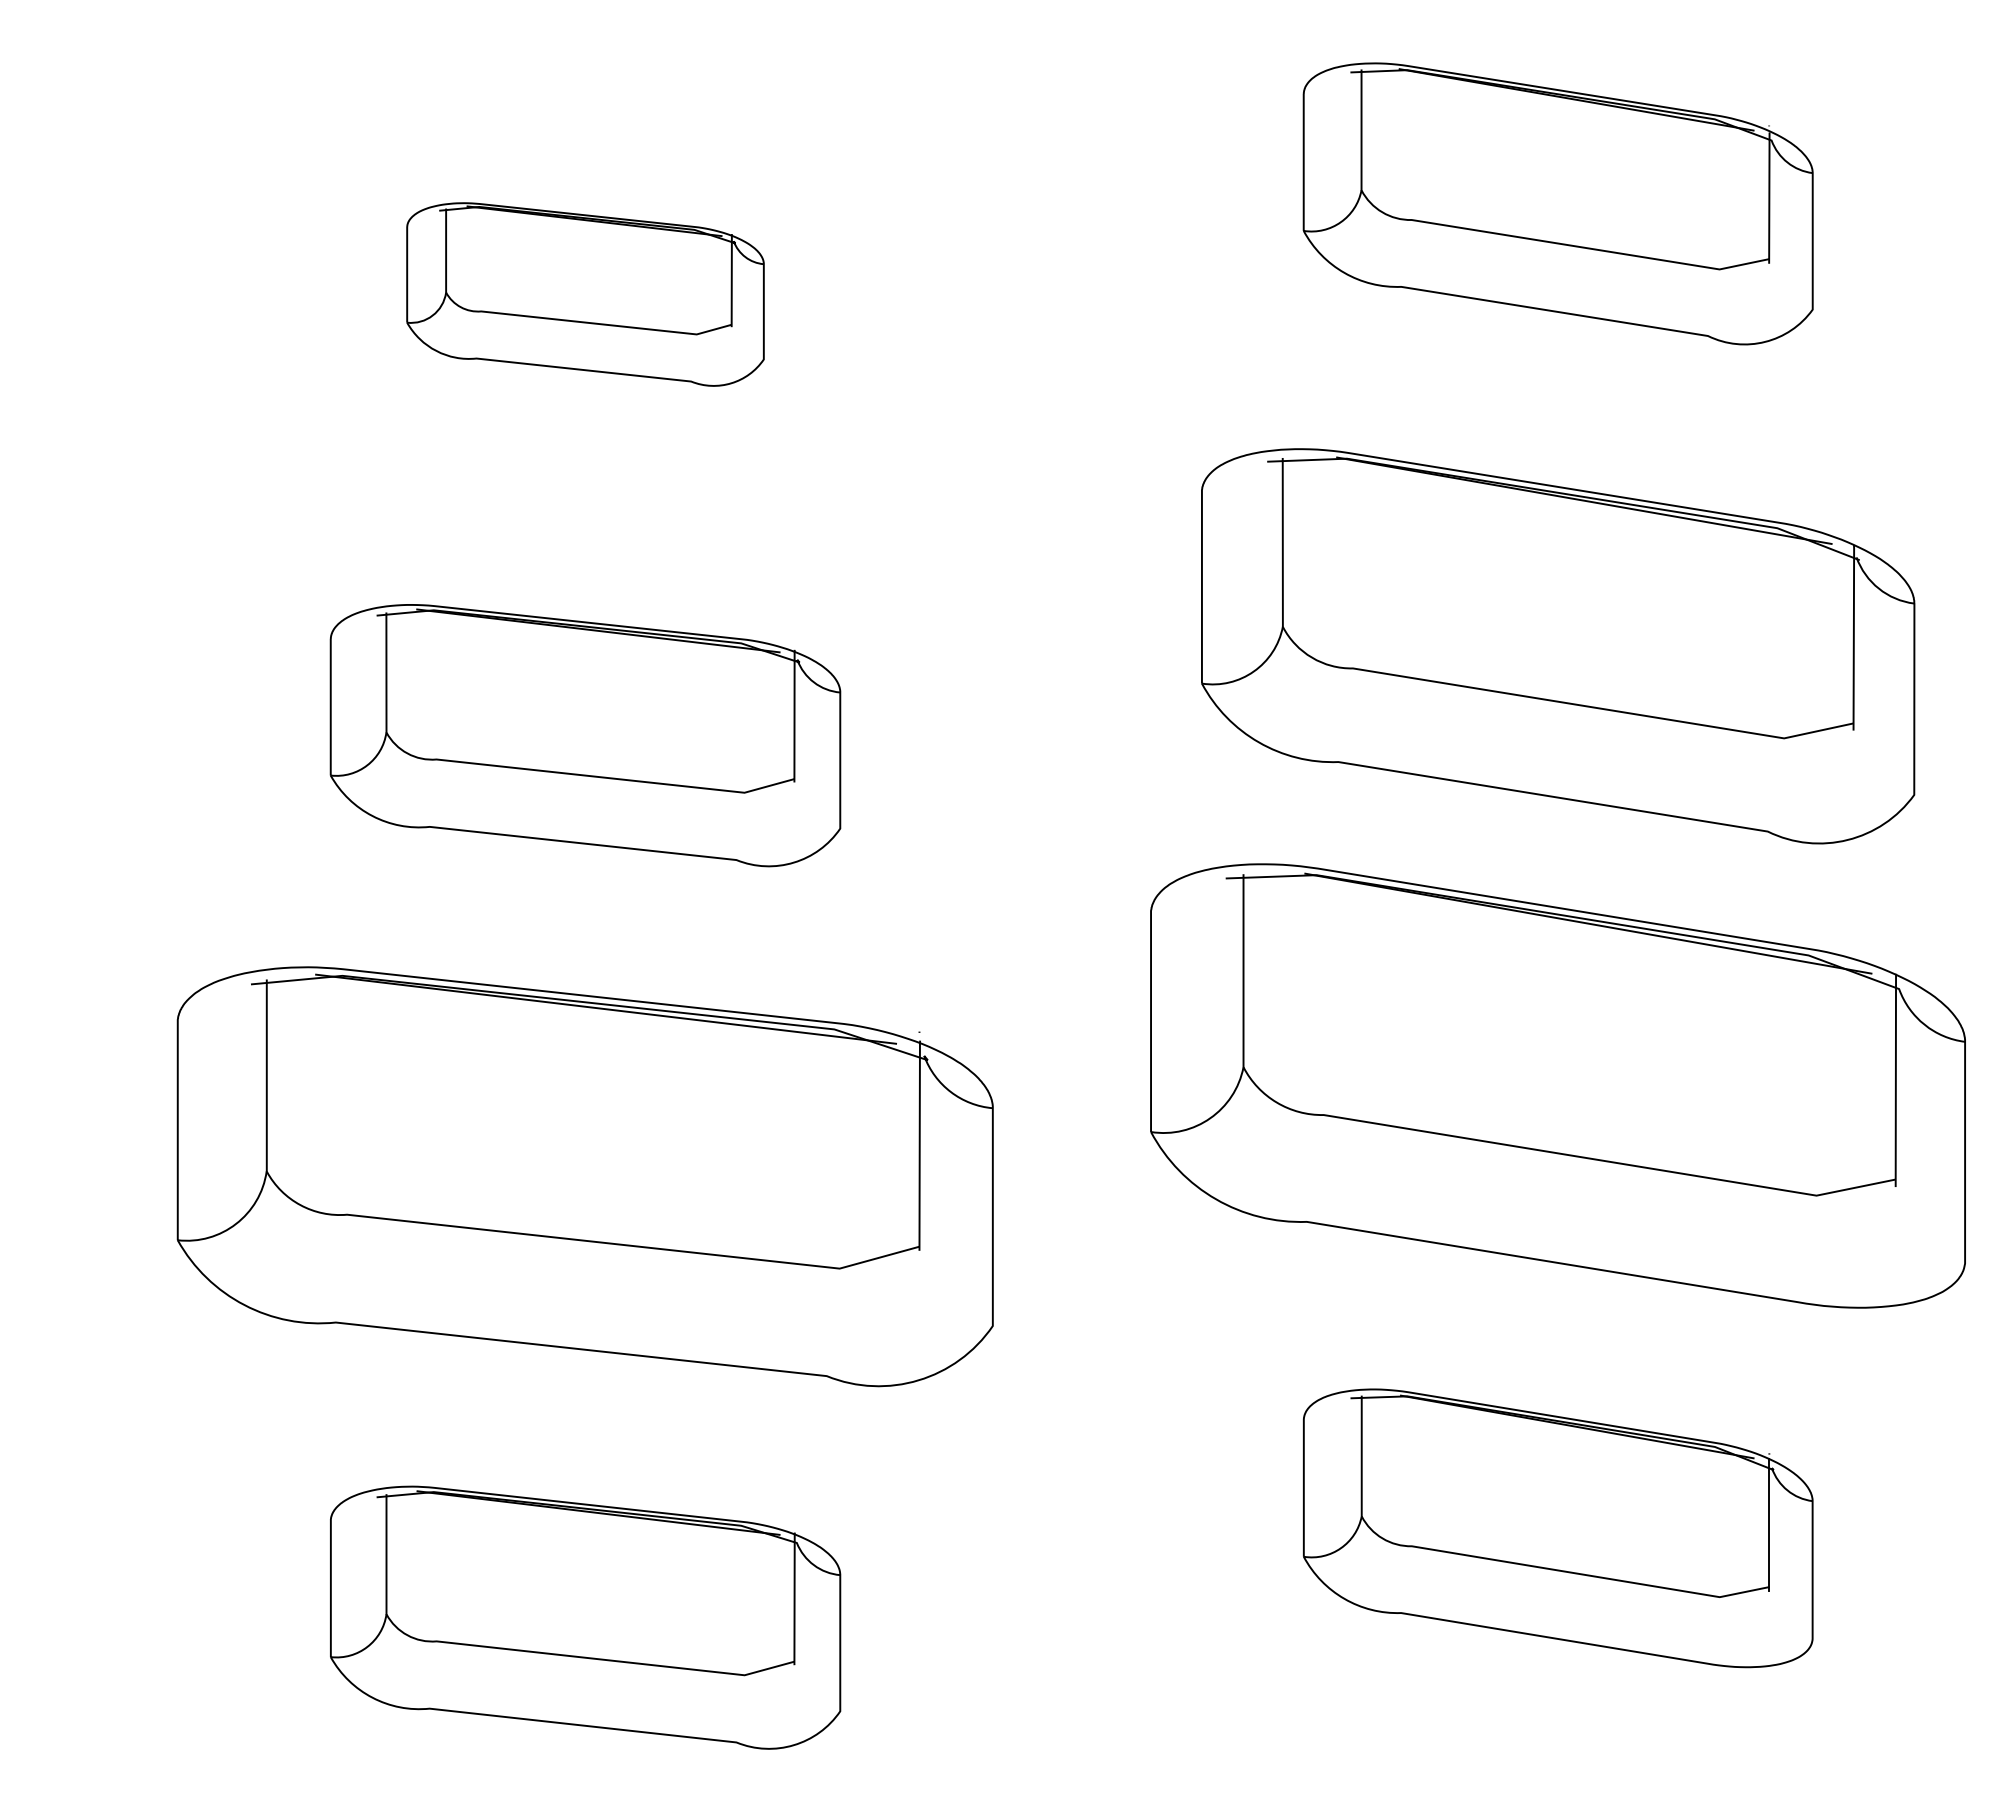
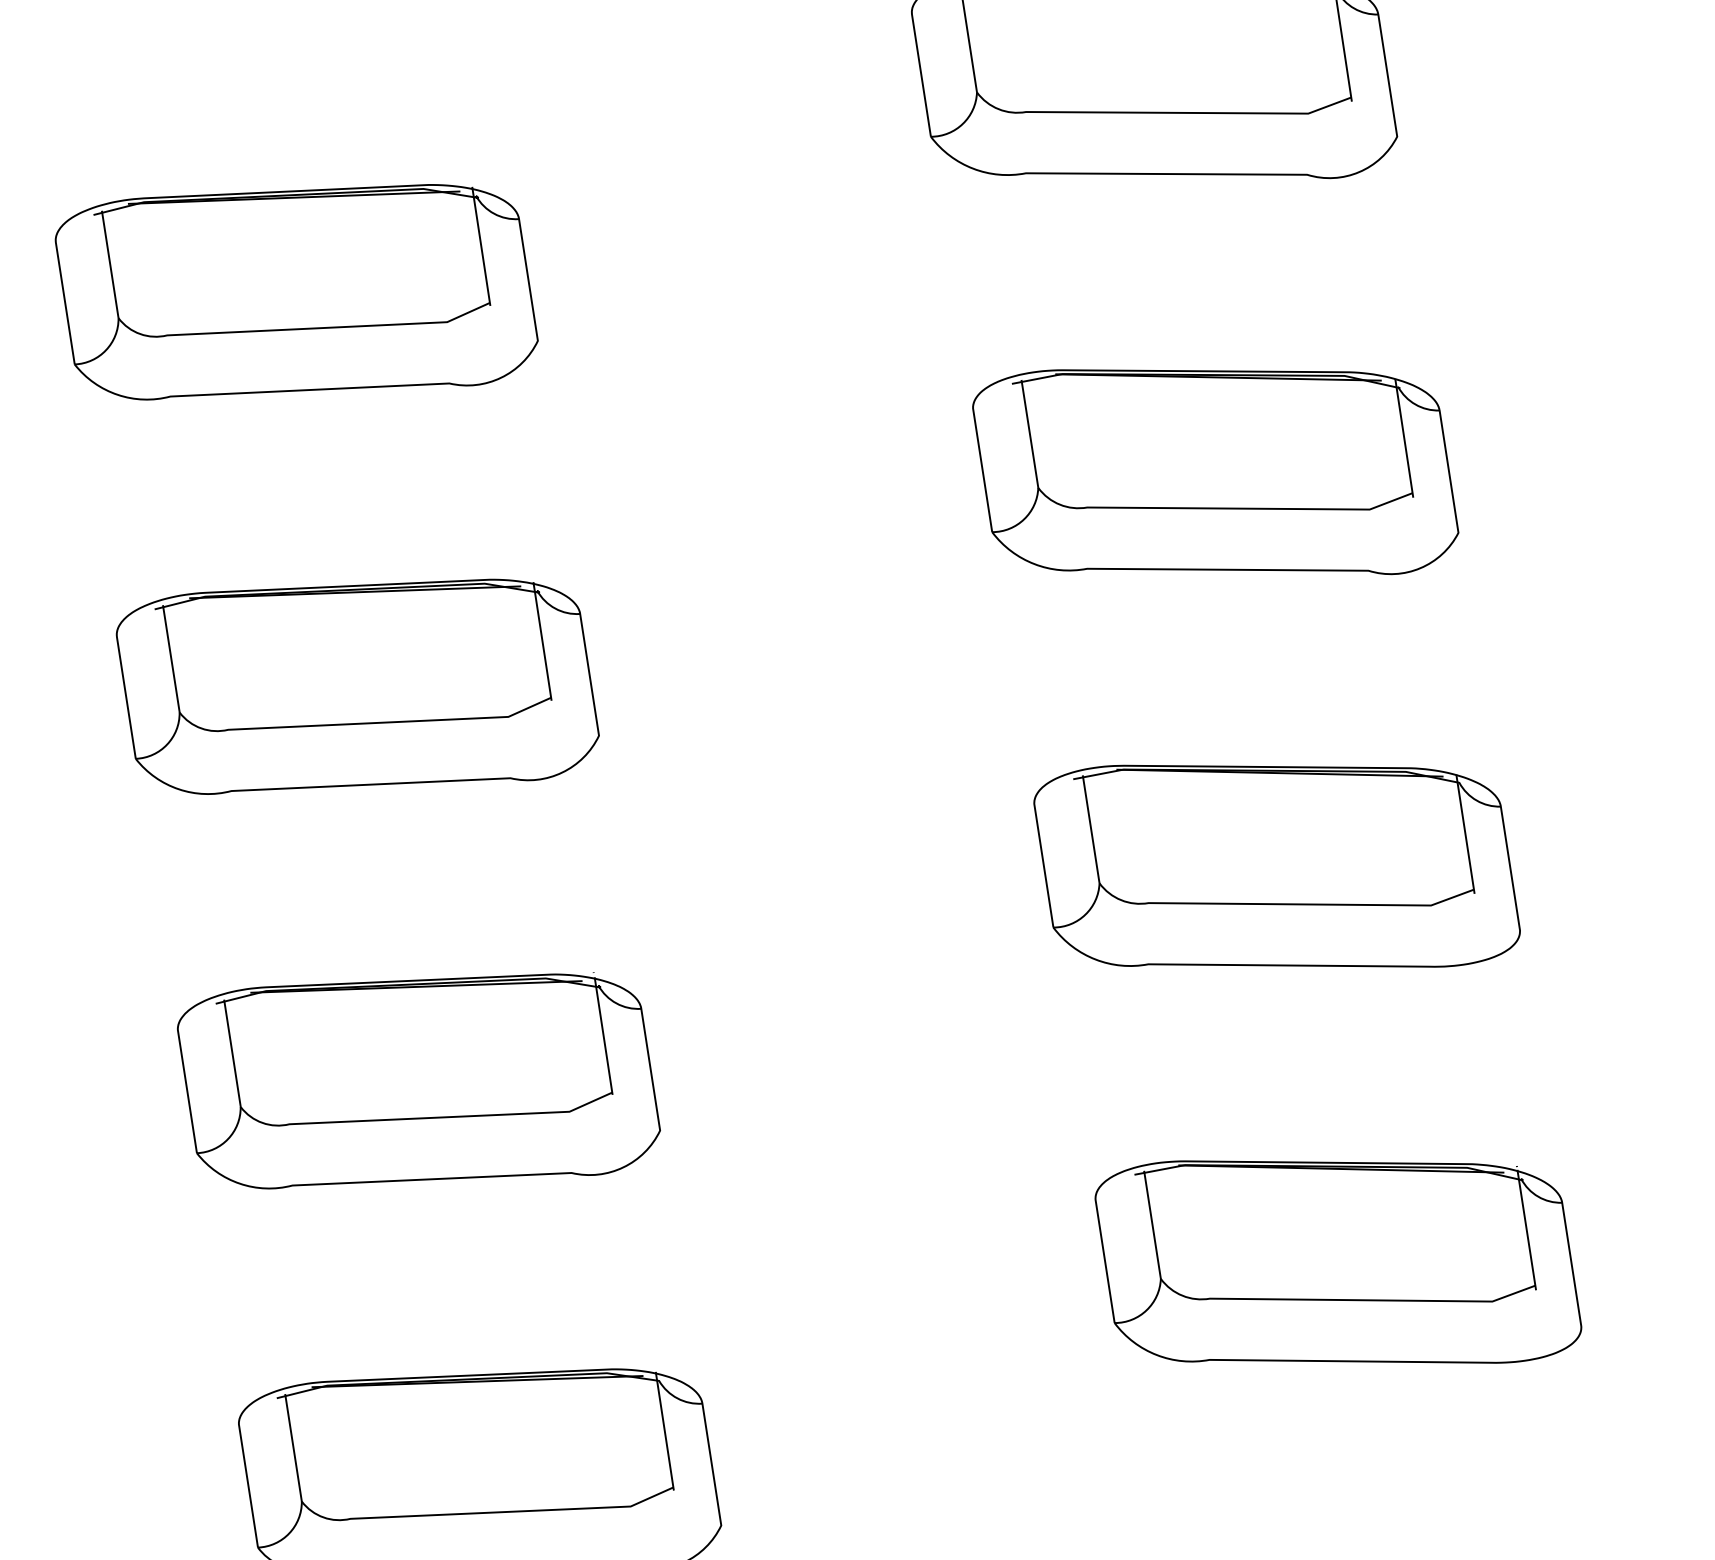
part: (585, 294) -> (297, 293), size x1.43
part: (1558, 645) -> (1216, 472), size x0.71
part: (1558, 1085) -> (1277, 866), size x0.62
part: (585, 1176) -> (419, 1082), size x0.62

